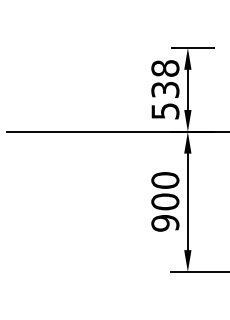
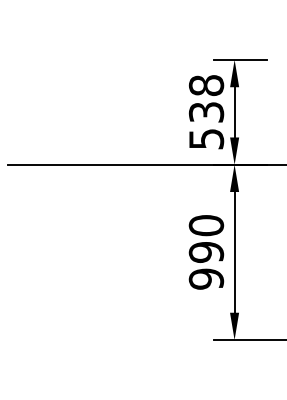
text: (165, 201) -> (206, 251), 900 -> 990

